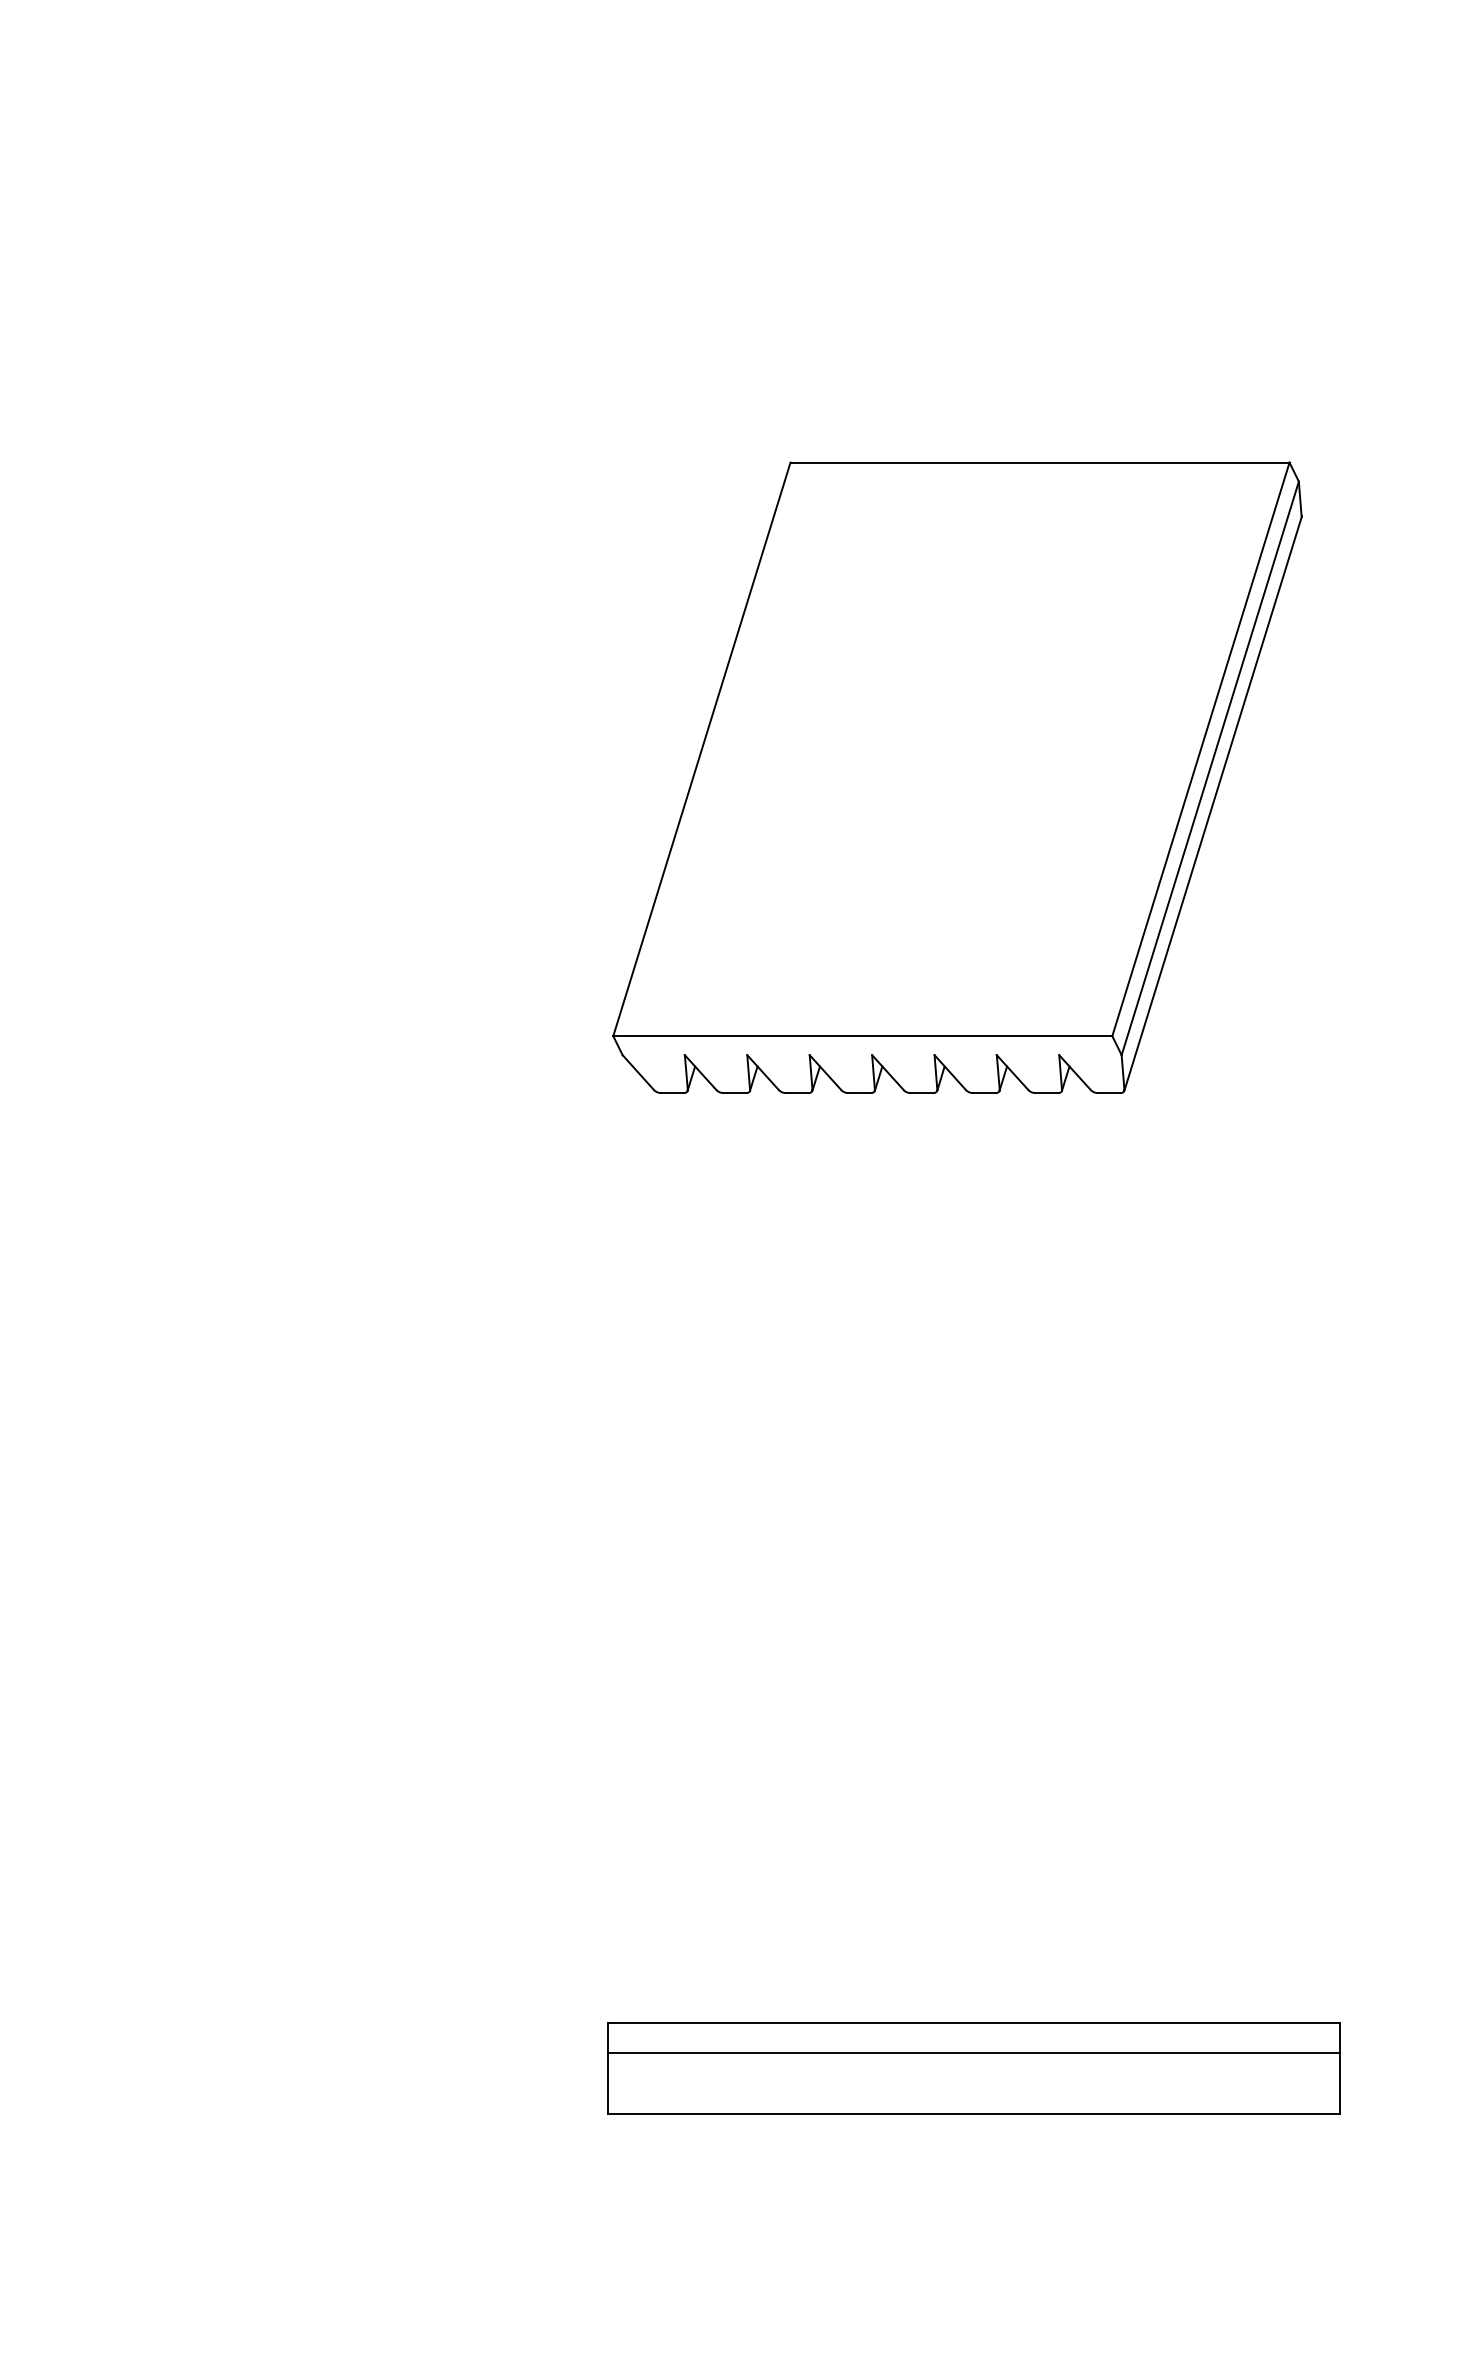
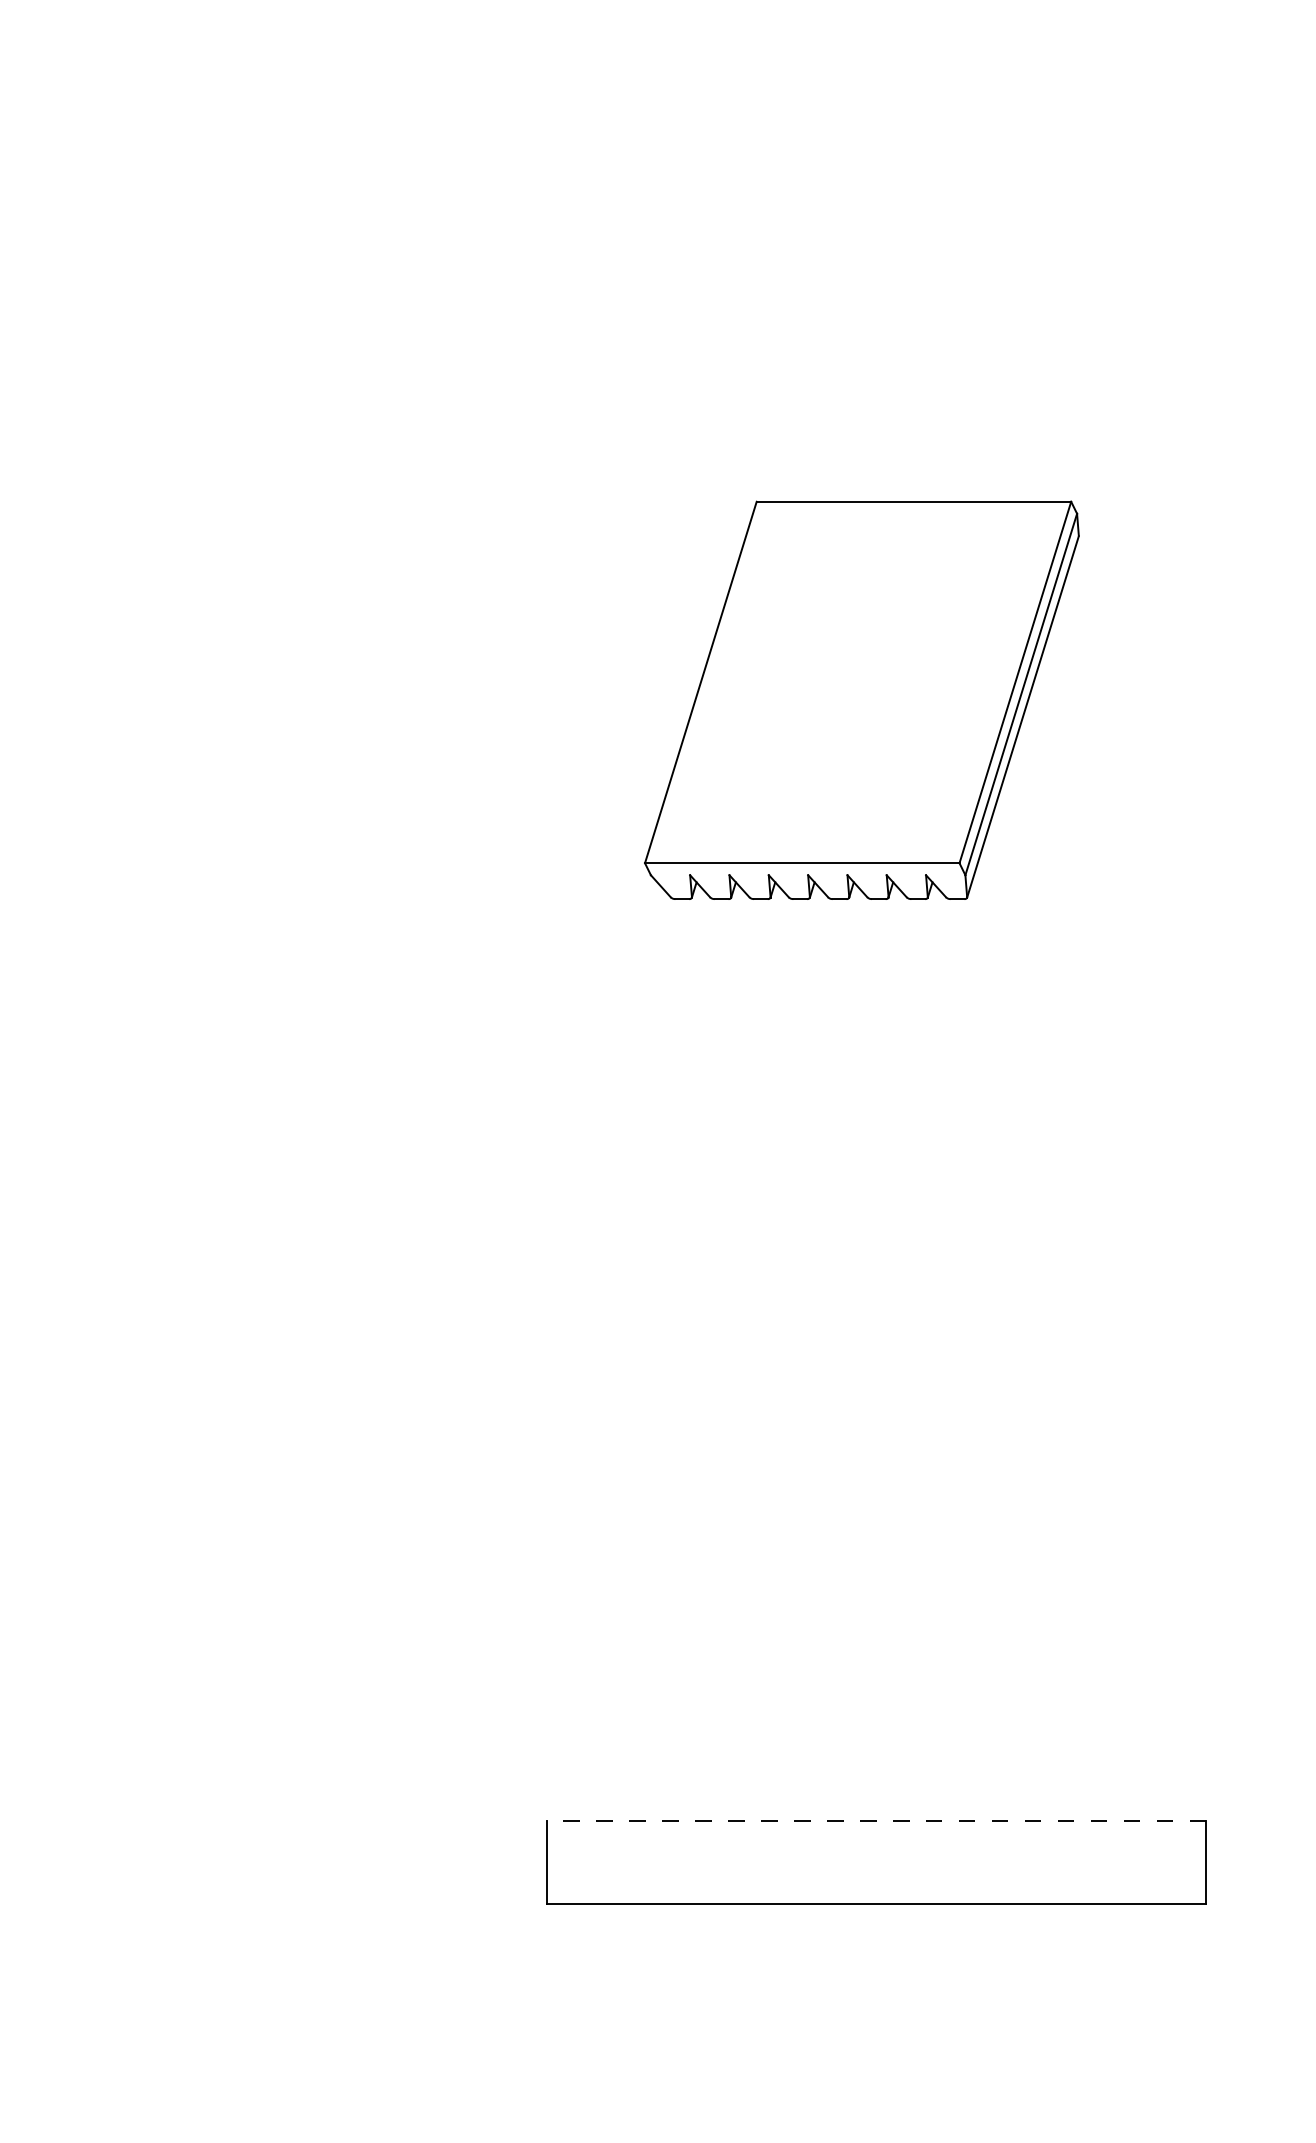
part: (957, 777) -> (861, 700), size x0.7
line: (973, 2023) -> (876, 1821), solid -> dashed
line: (973, 2053) -> (876, 1848), removed

